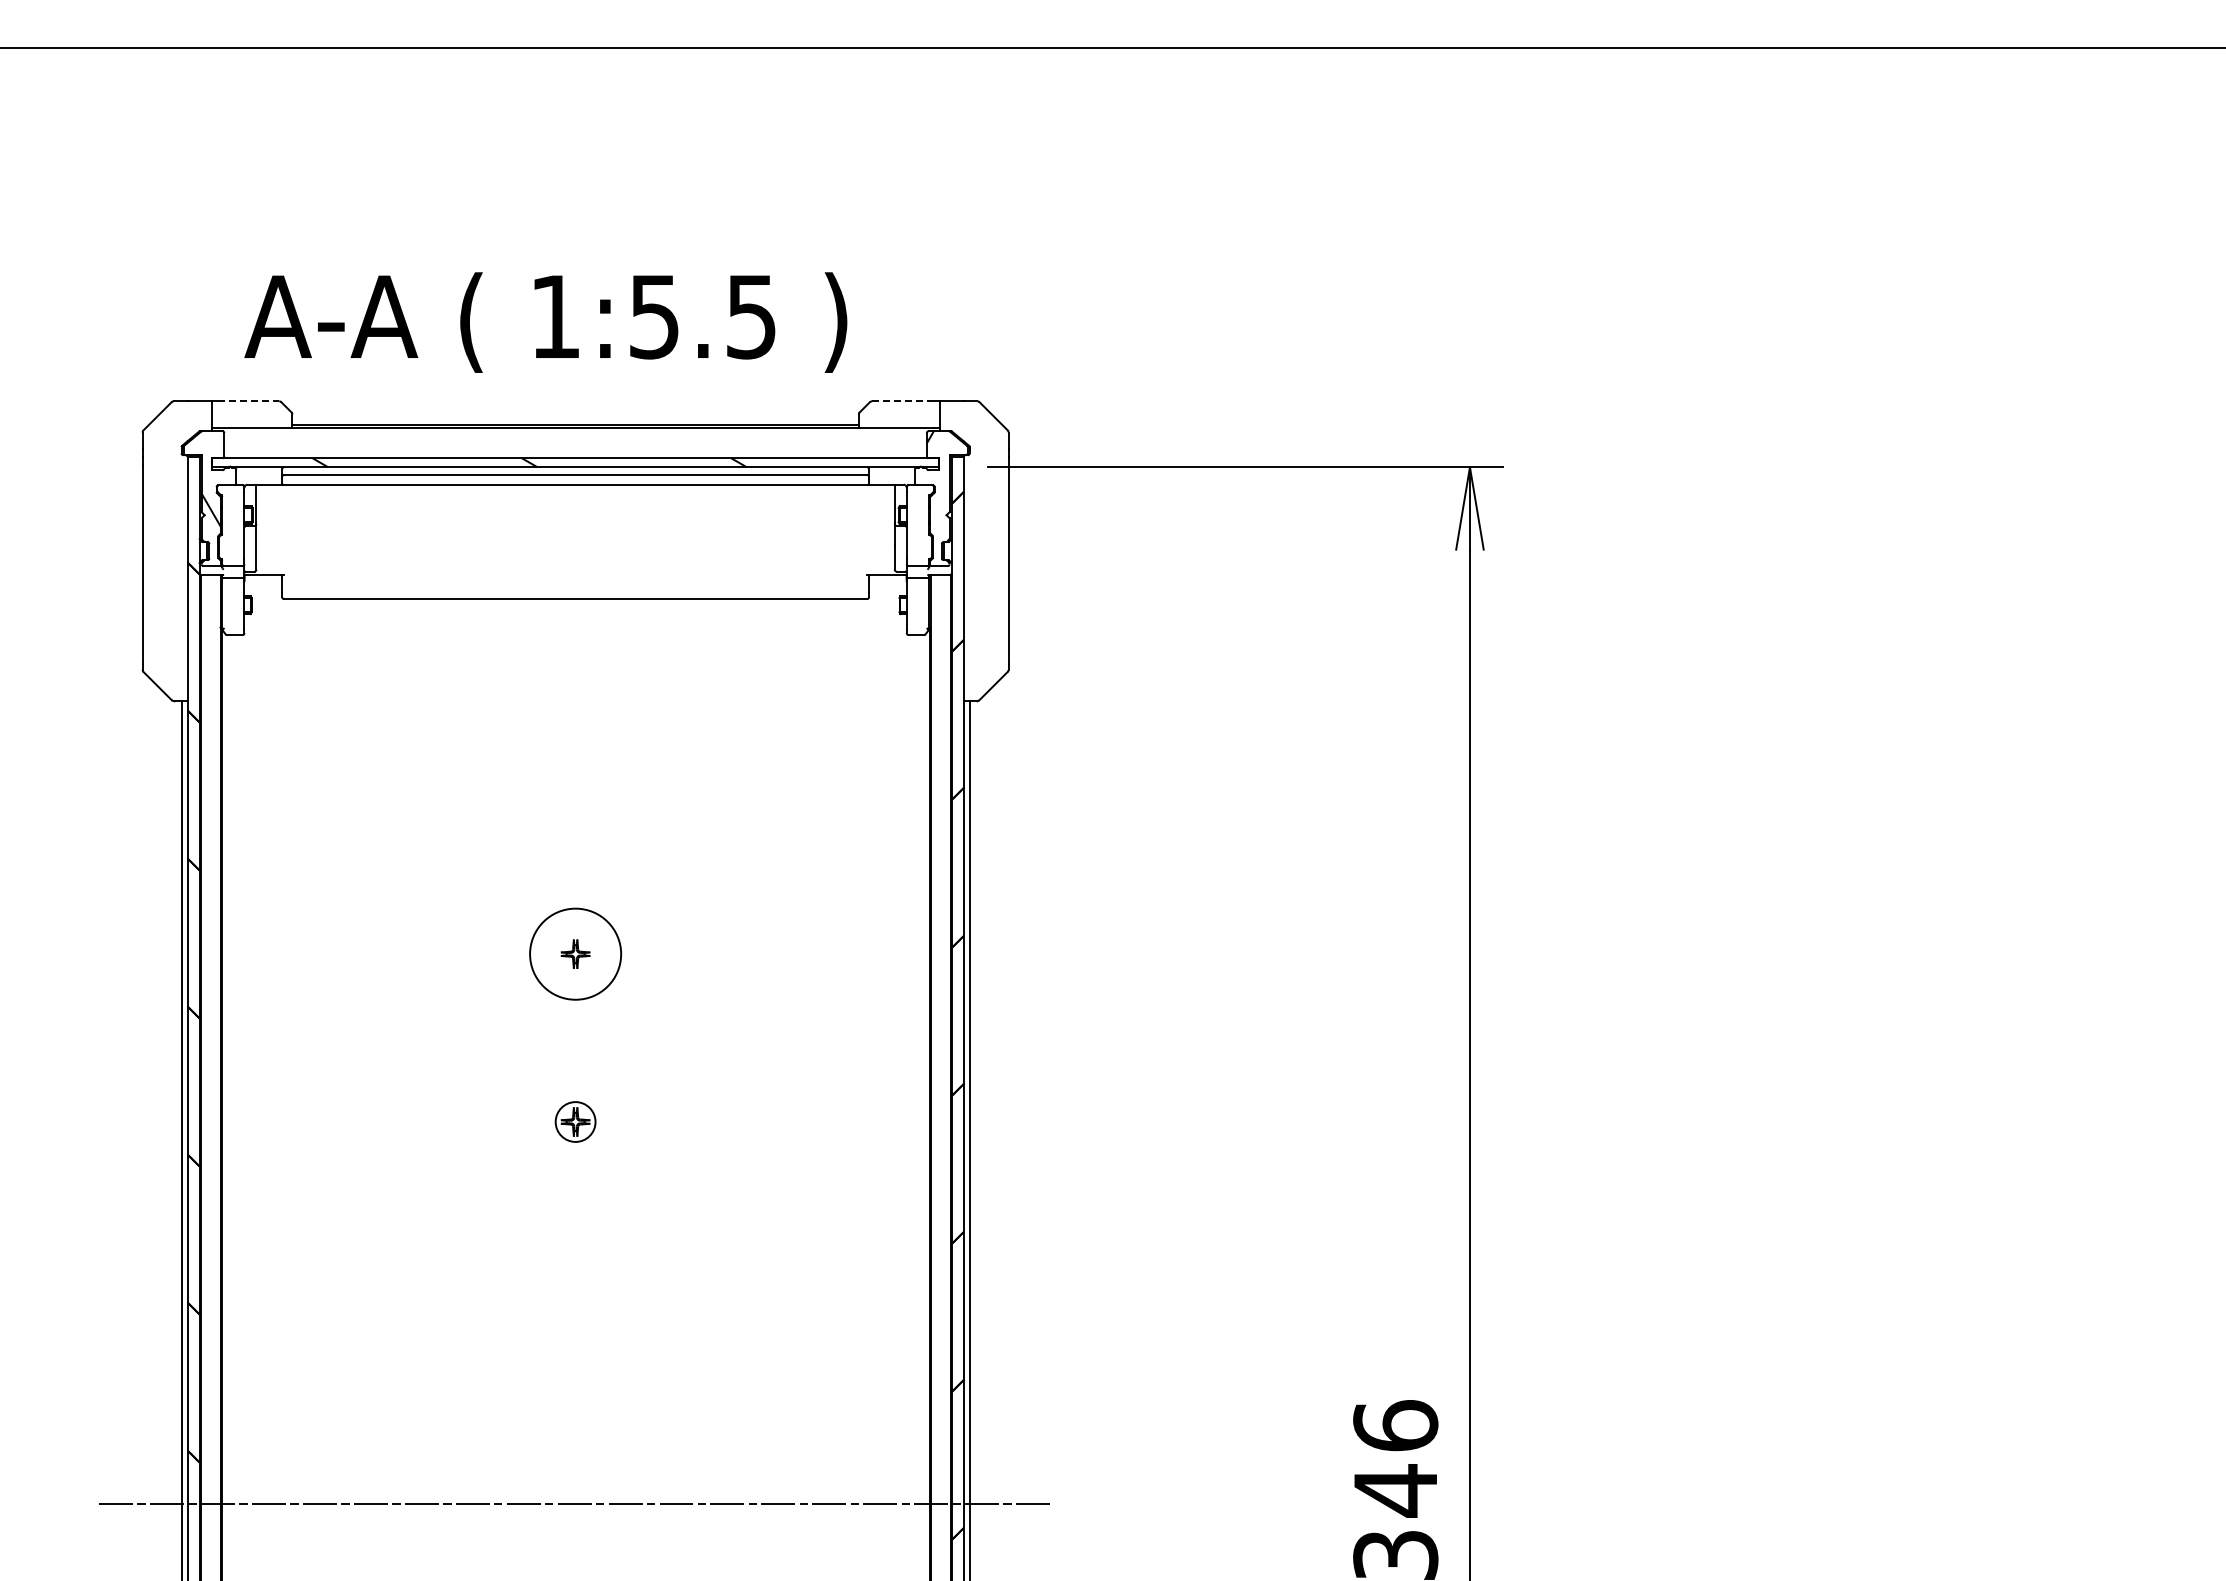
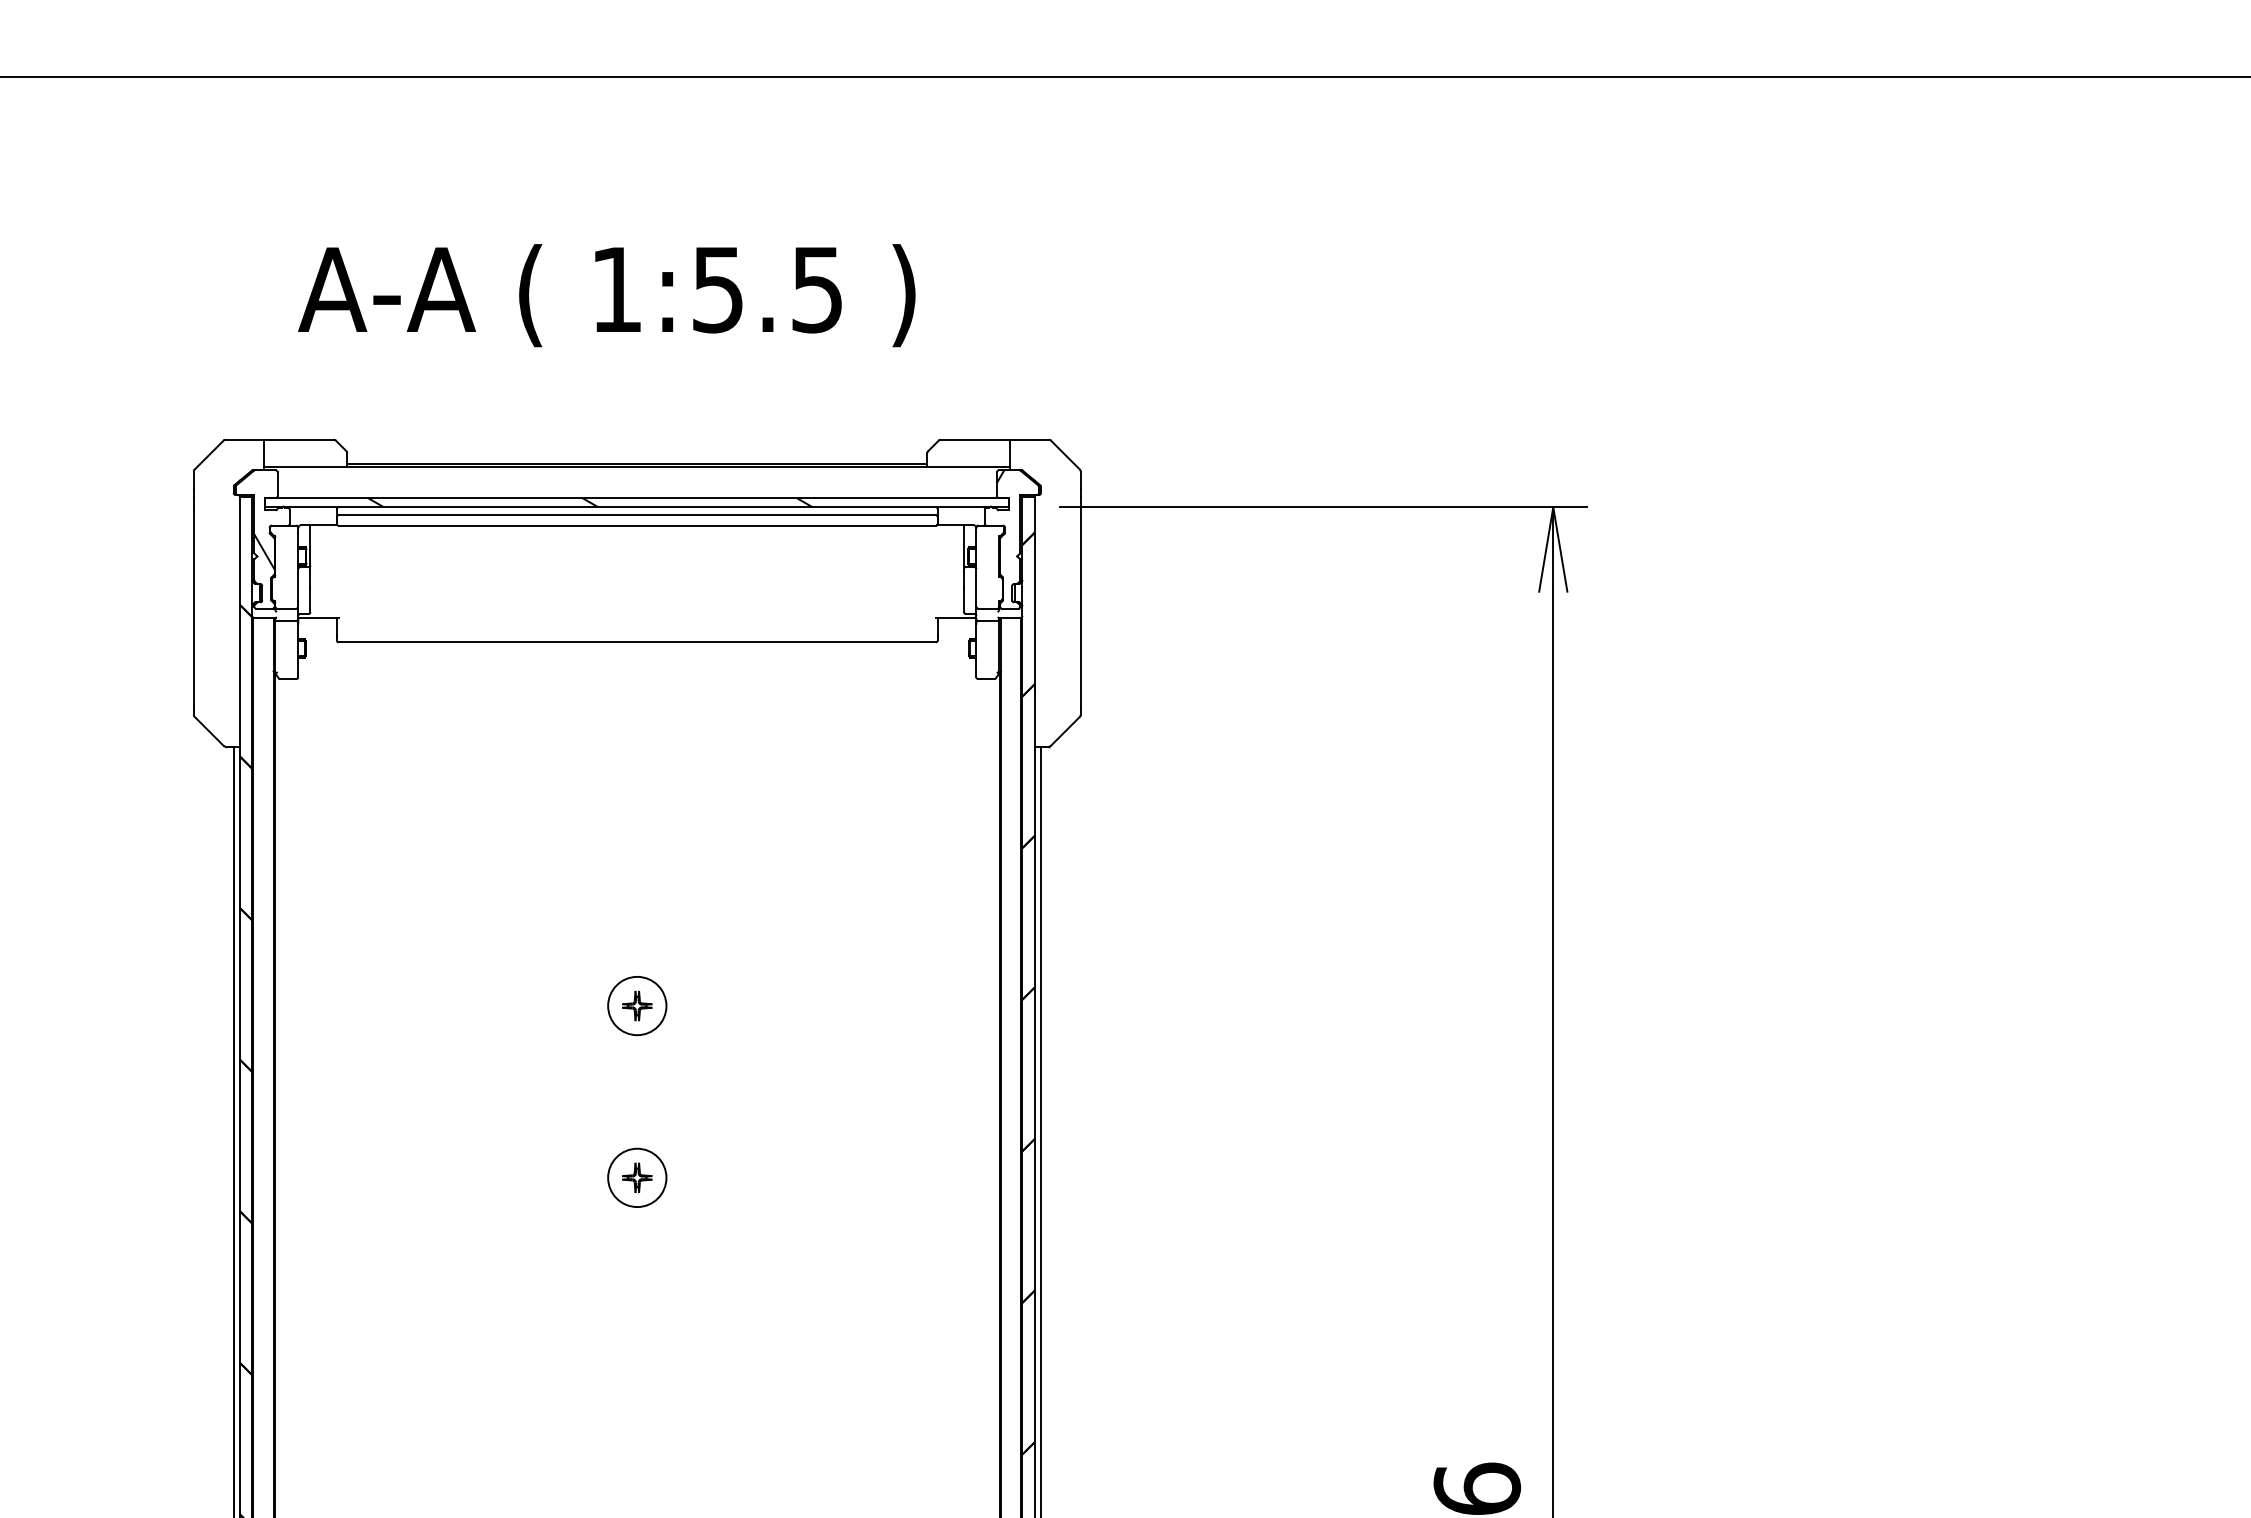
text: (545, 322) -> (606, 295), moved
line: (248, 401) -> (302, 439), dashed -> solid
line: (902, 401) -> (972, 439), dashed -> solid
circle: (575, 953) -> (637, 1005), size x0.62
circle: (575, 1121) -> (637, 1177), size x1.43

